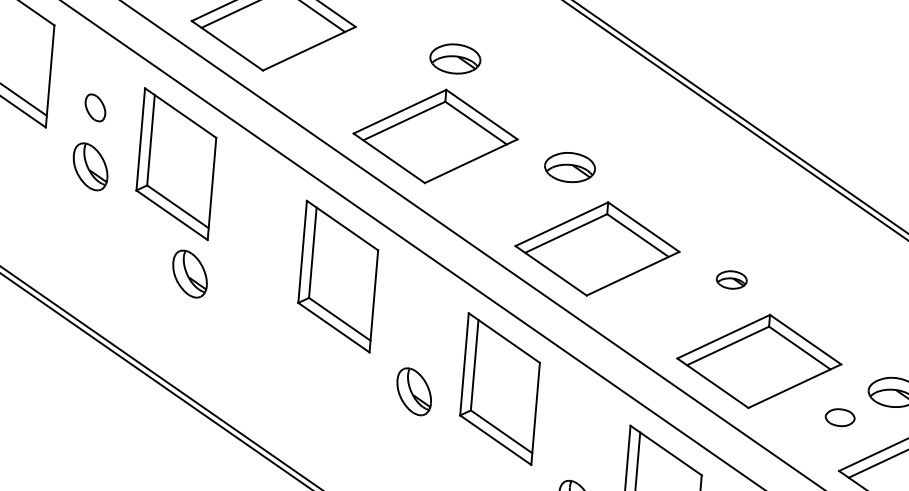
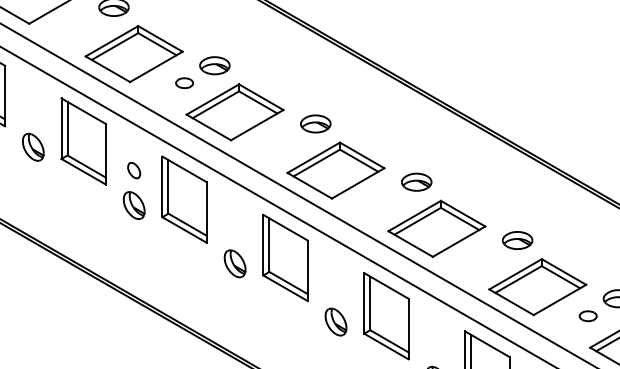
part: (454, 58) -> (315, 123), moved
part: (189, 273) -> (234, 263), moved
part: (731, 279) -> (517, 240), size x1.67

